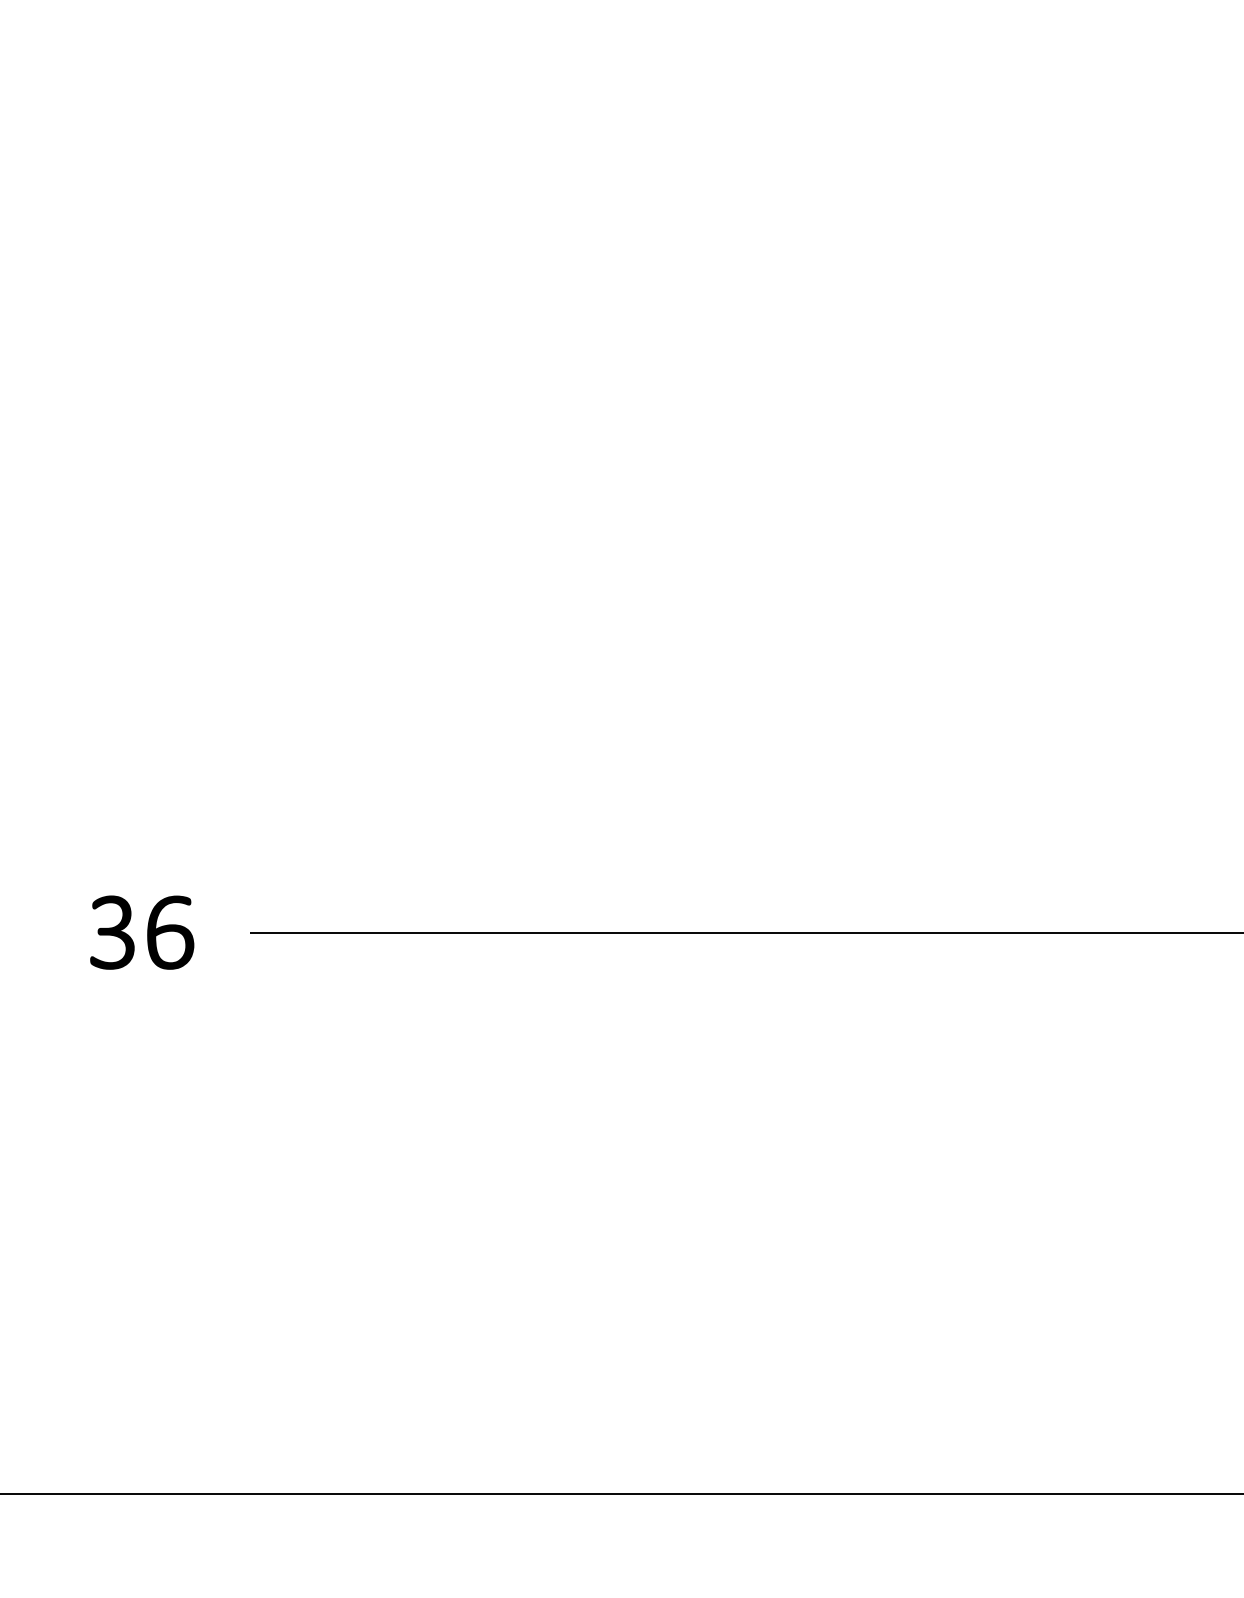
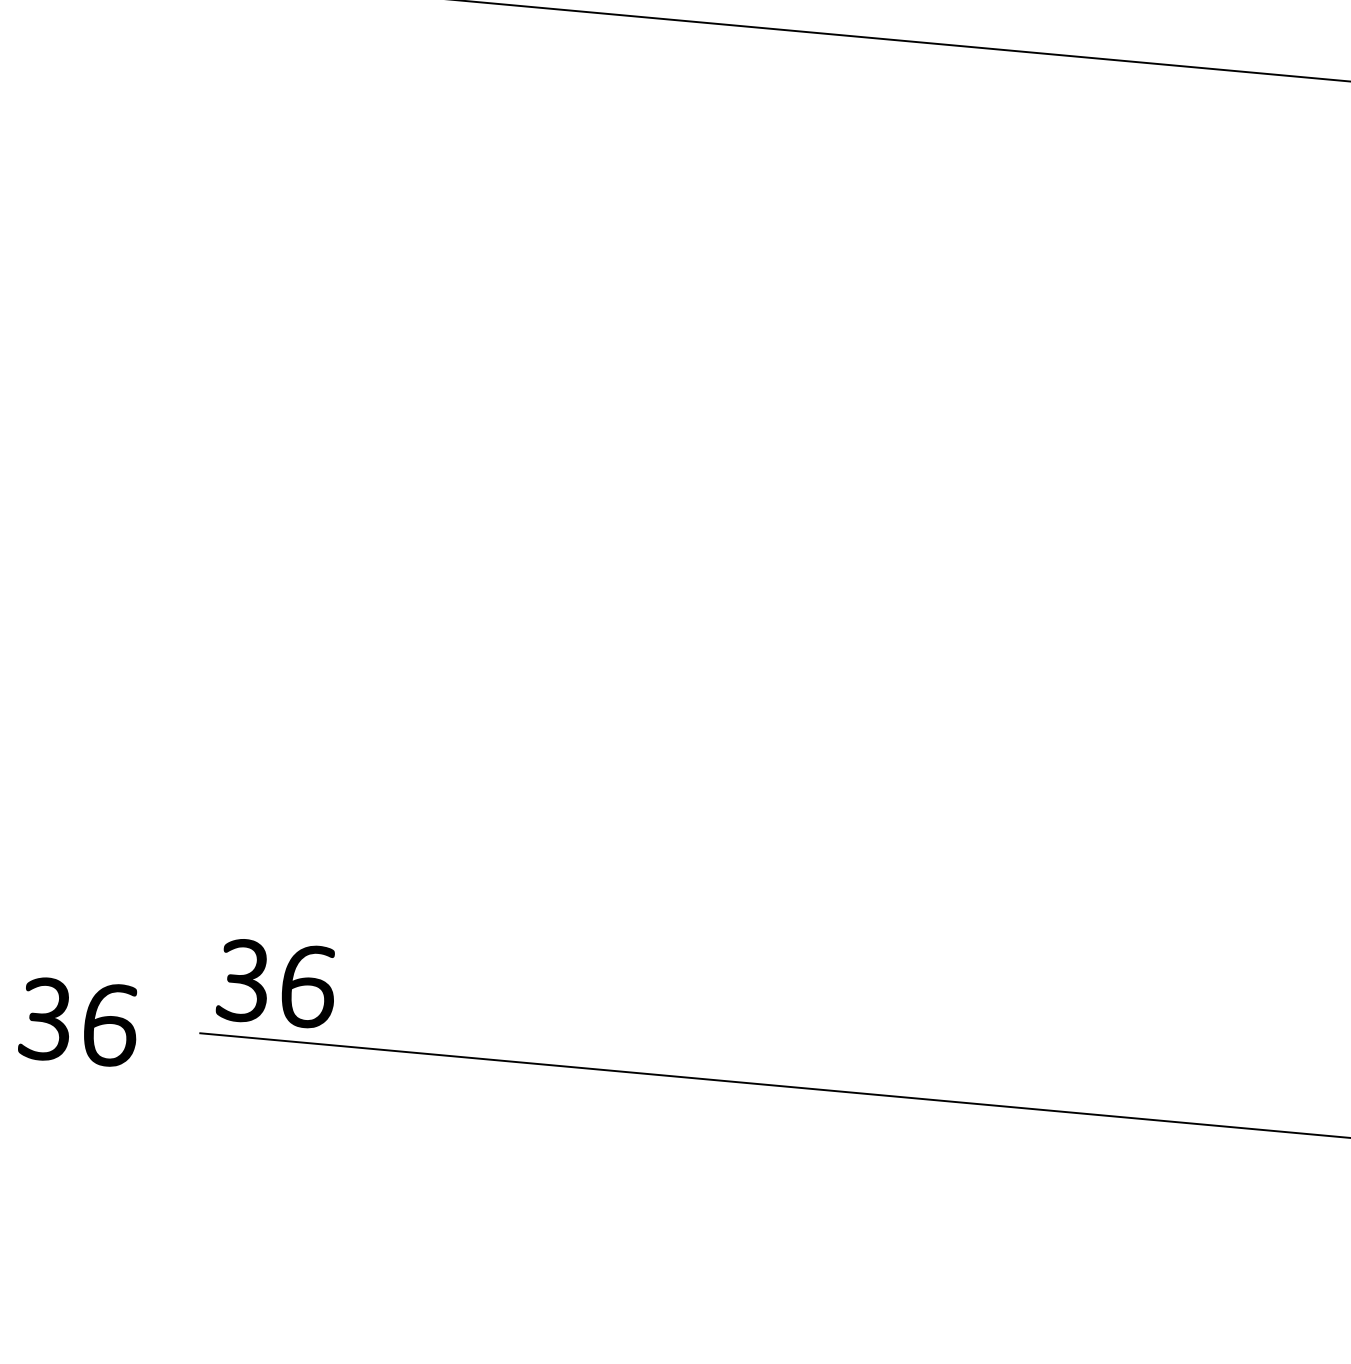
part: (314, 882) -> (277, 983), added

